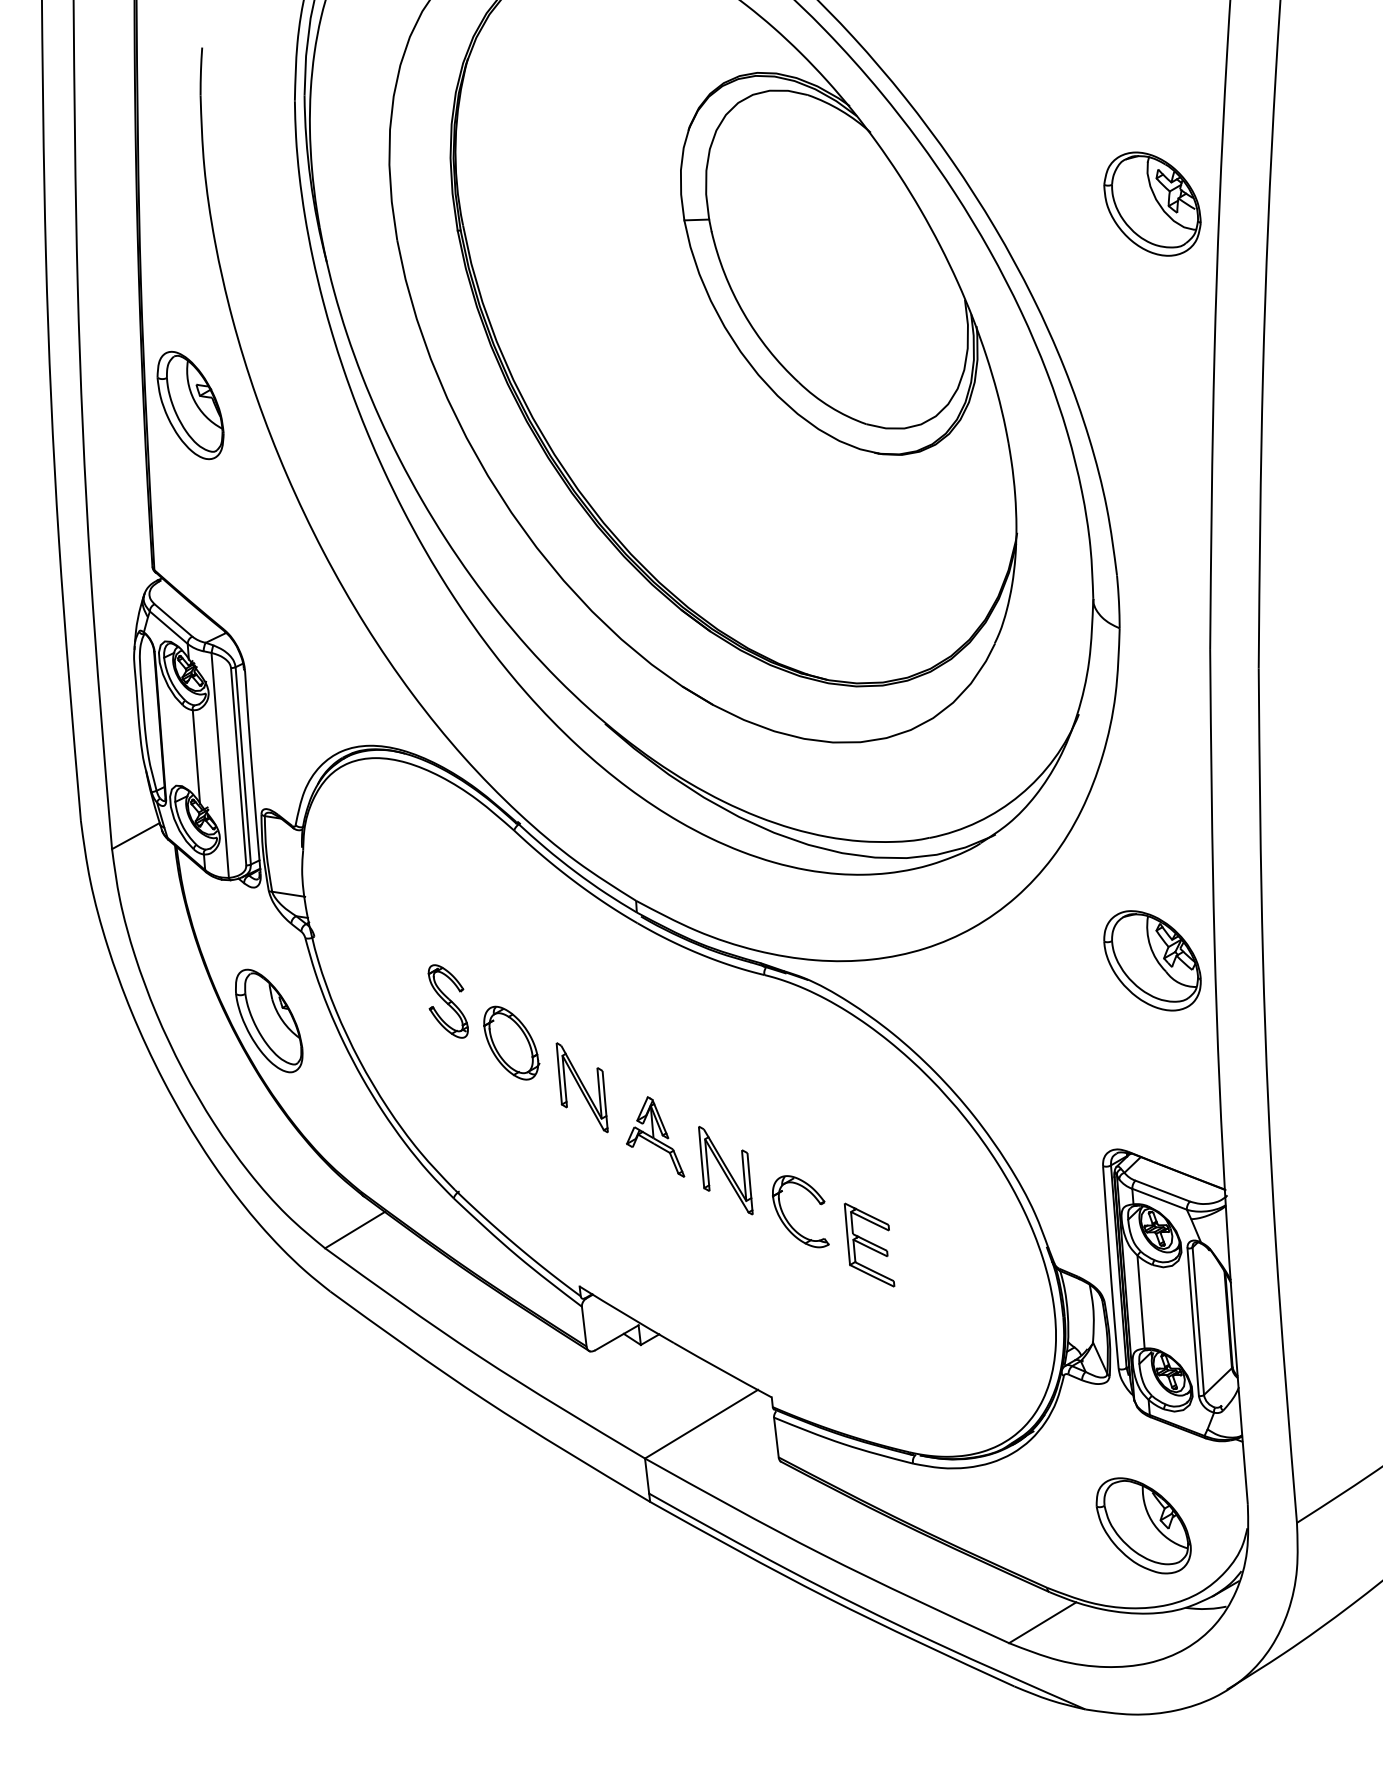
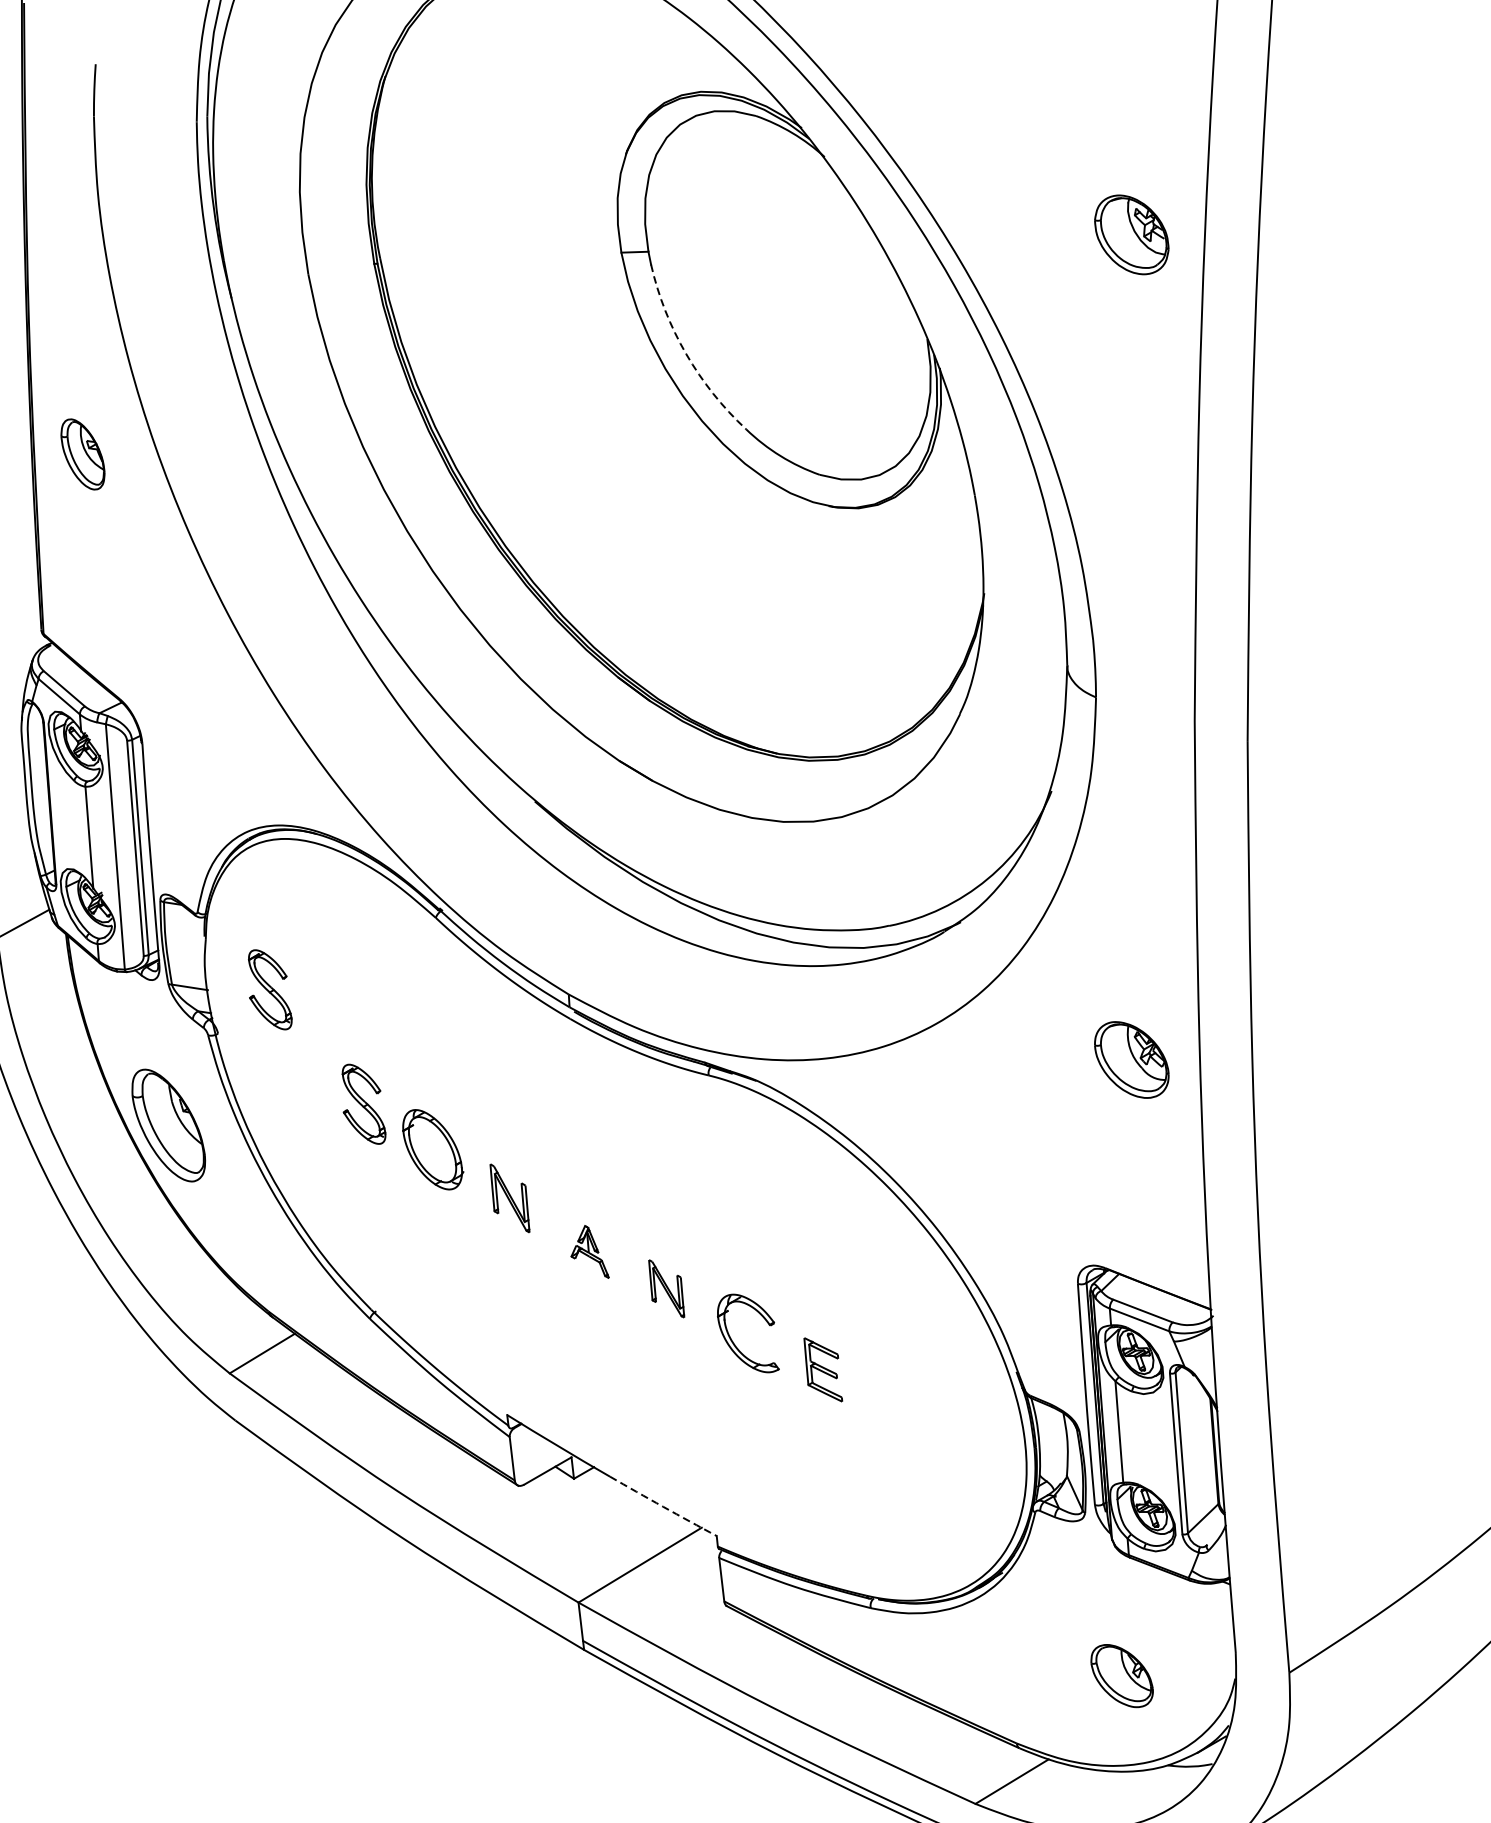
part: (1152, 203) -> (1131, 234), size x0.7
arc: (743, 313) -> (685, 354), solid -> dashed
part: (190, 405) -> (82, 454), size x0.6
part: (361, 896) -> (269, 989), added
part: (1152, 960) -> (1131, 1059), size x0.7
part: (581, 1087) -> (509, 1198), size x0.7
part: (655, 1136) -> (589, 1251), size x0.6
part: (725, 1170) -> (666, 1288), size x0.6
part: (869, 1244) -> (823, 1369), size x0.7
arc: (722, 1370) -> (662, 1506), solid -> dashed
part: (1143, 1525) -> (1122, 1675), size x0.6

